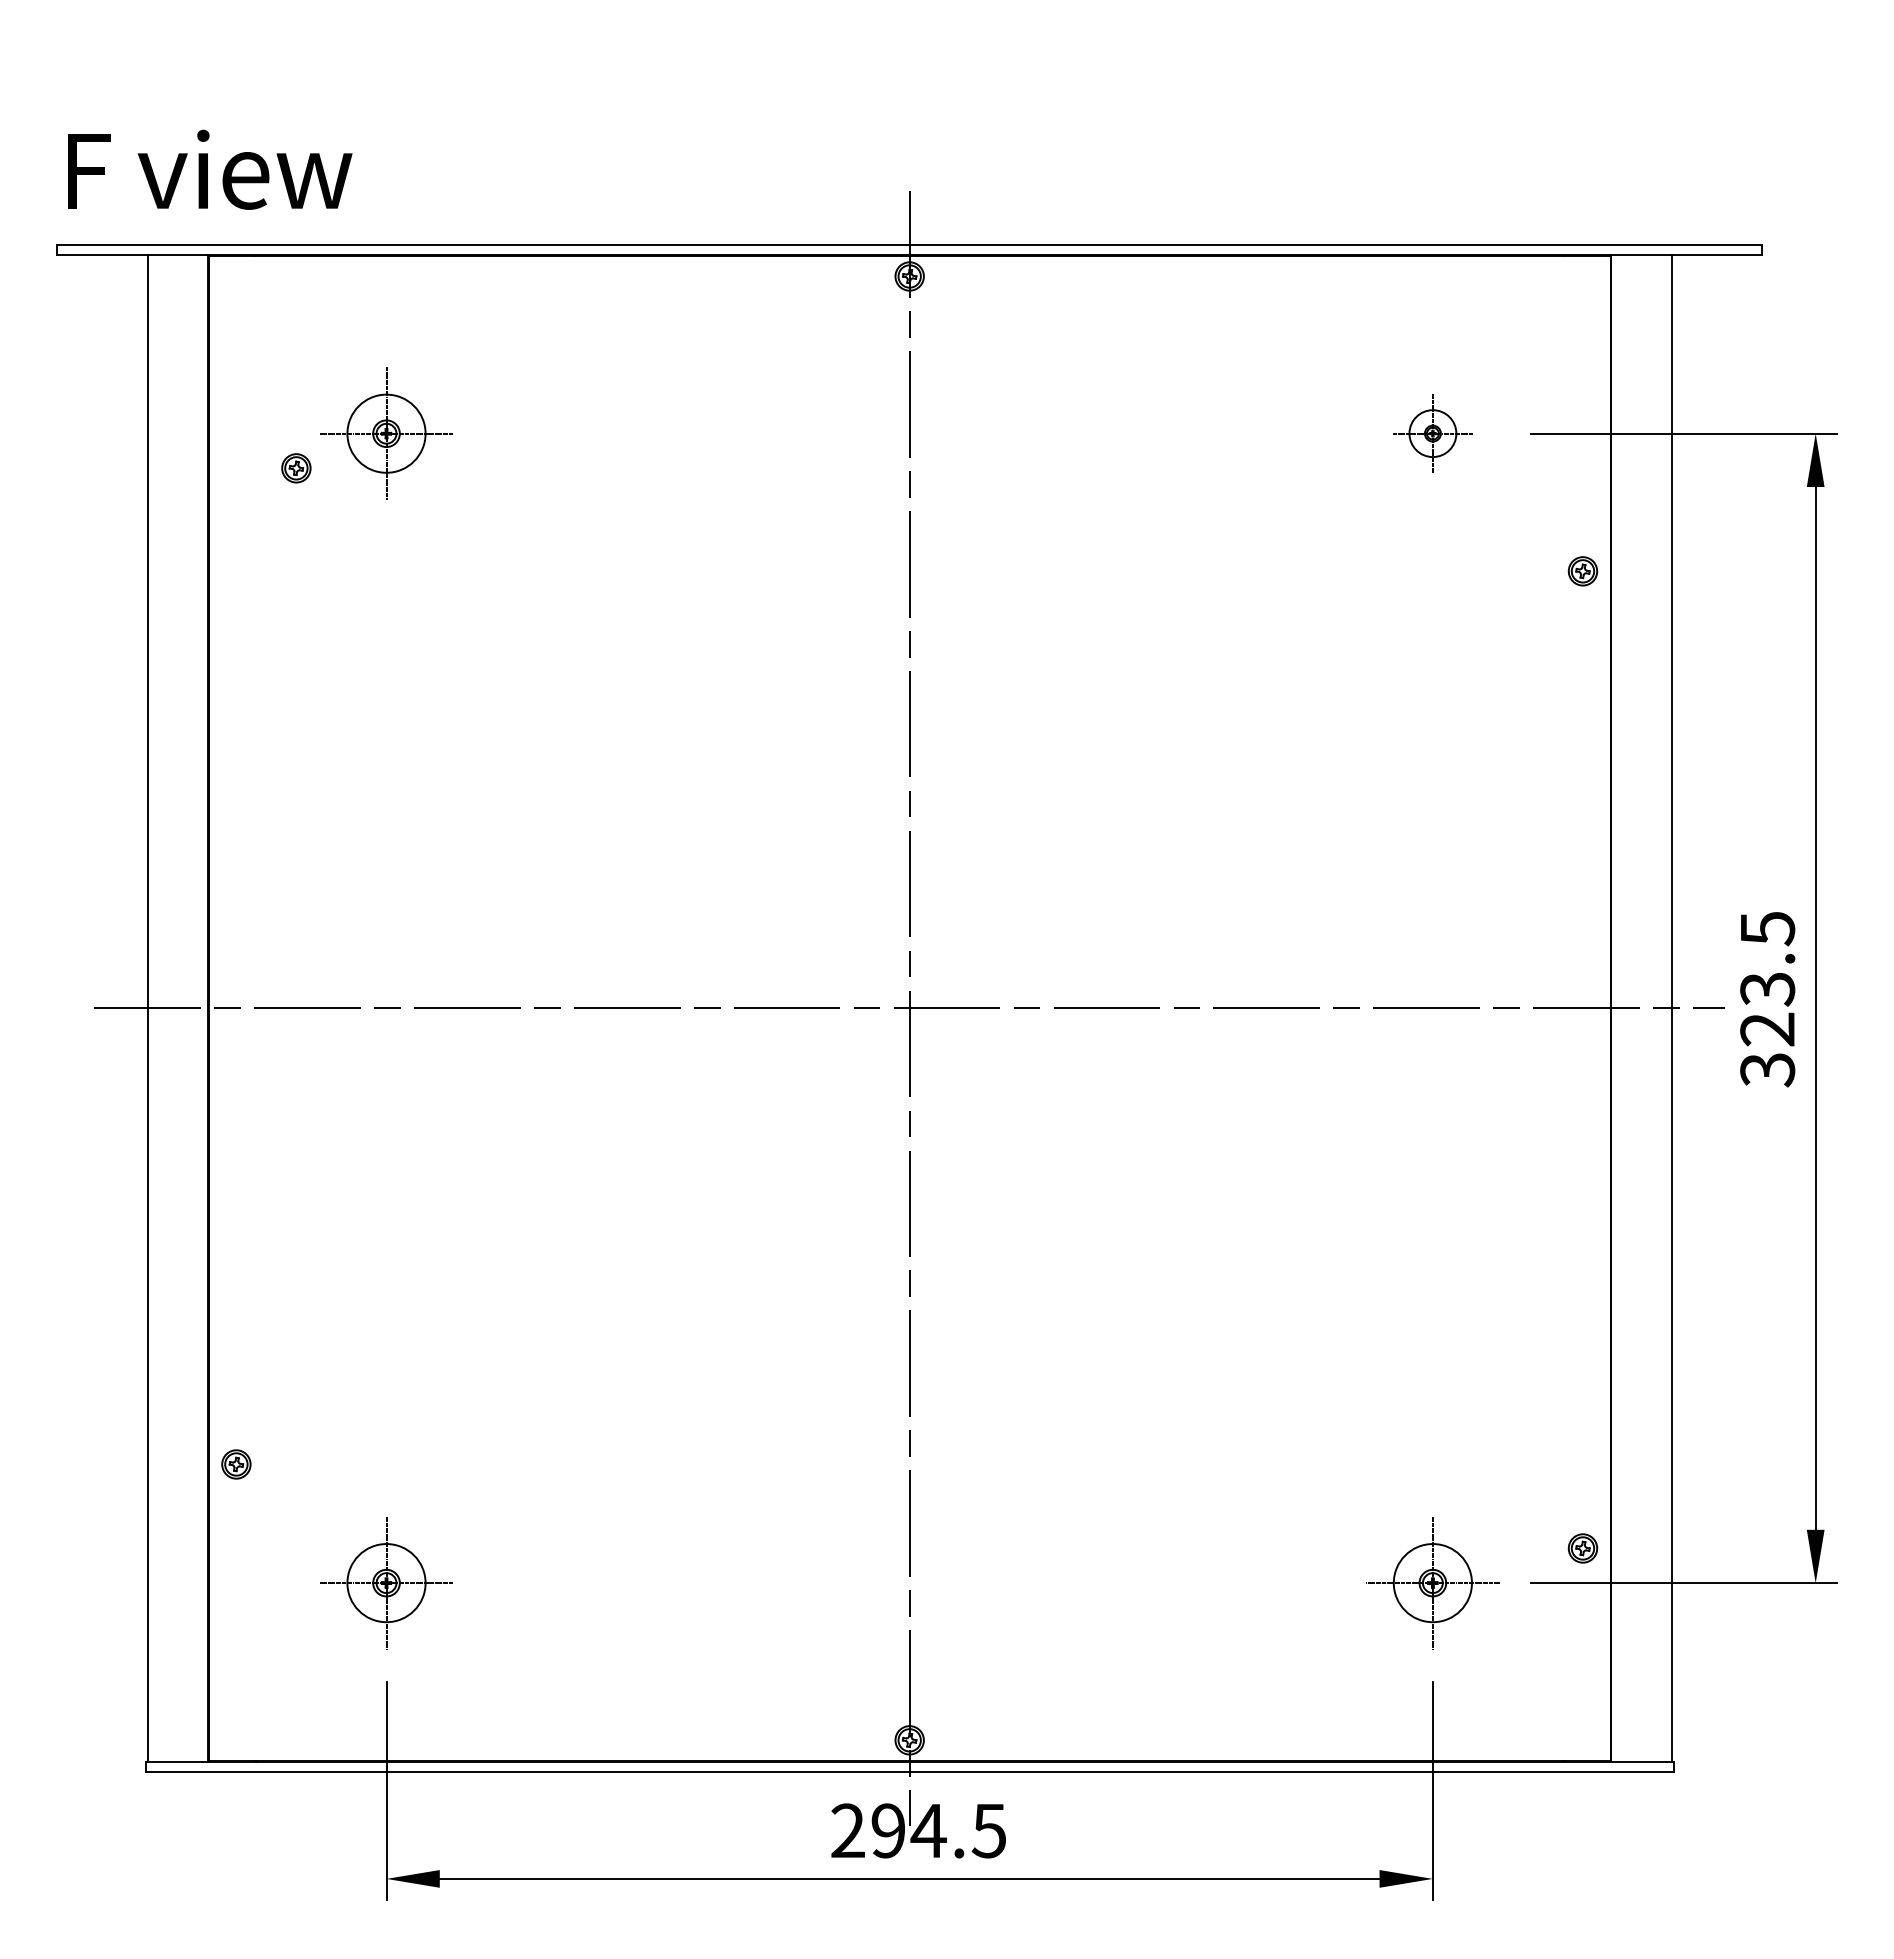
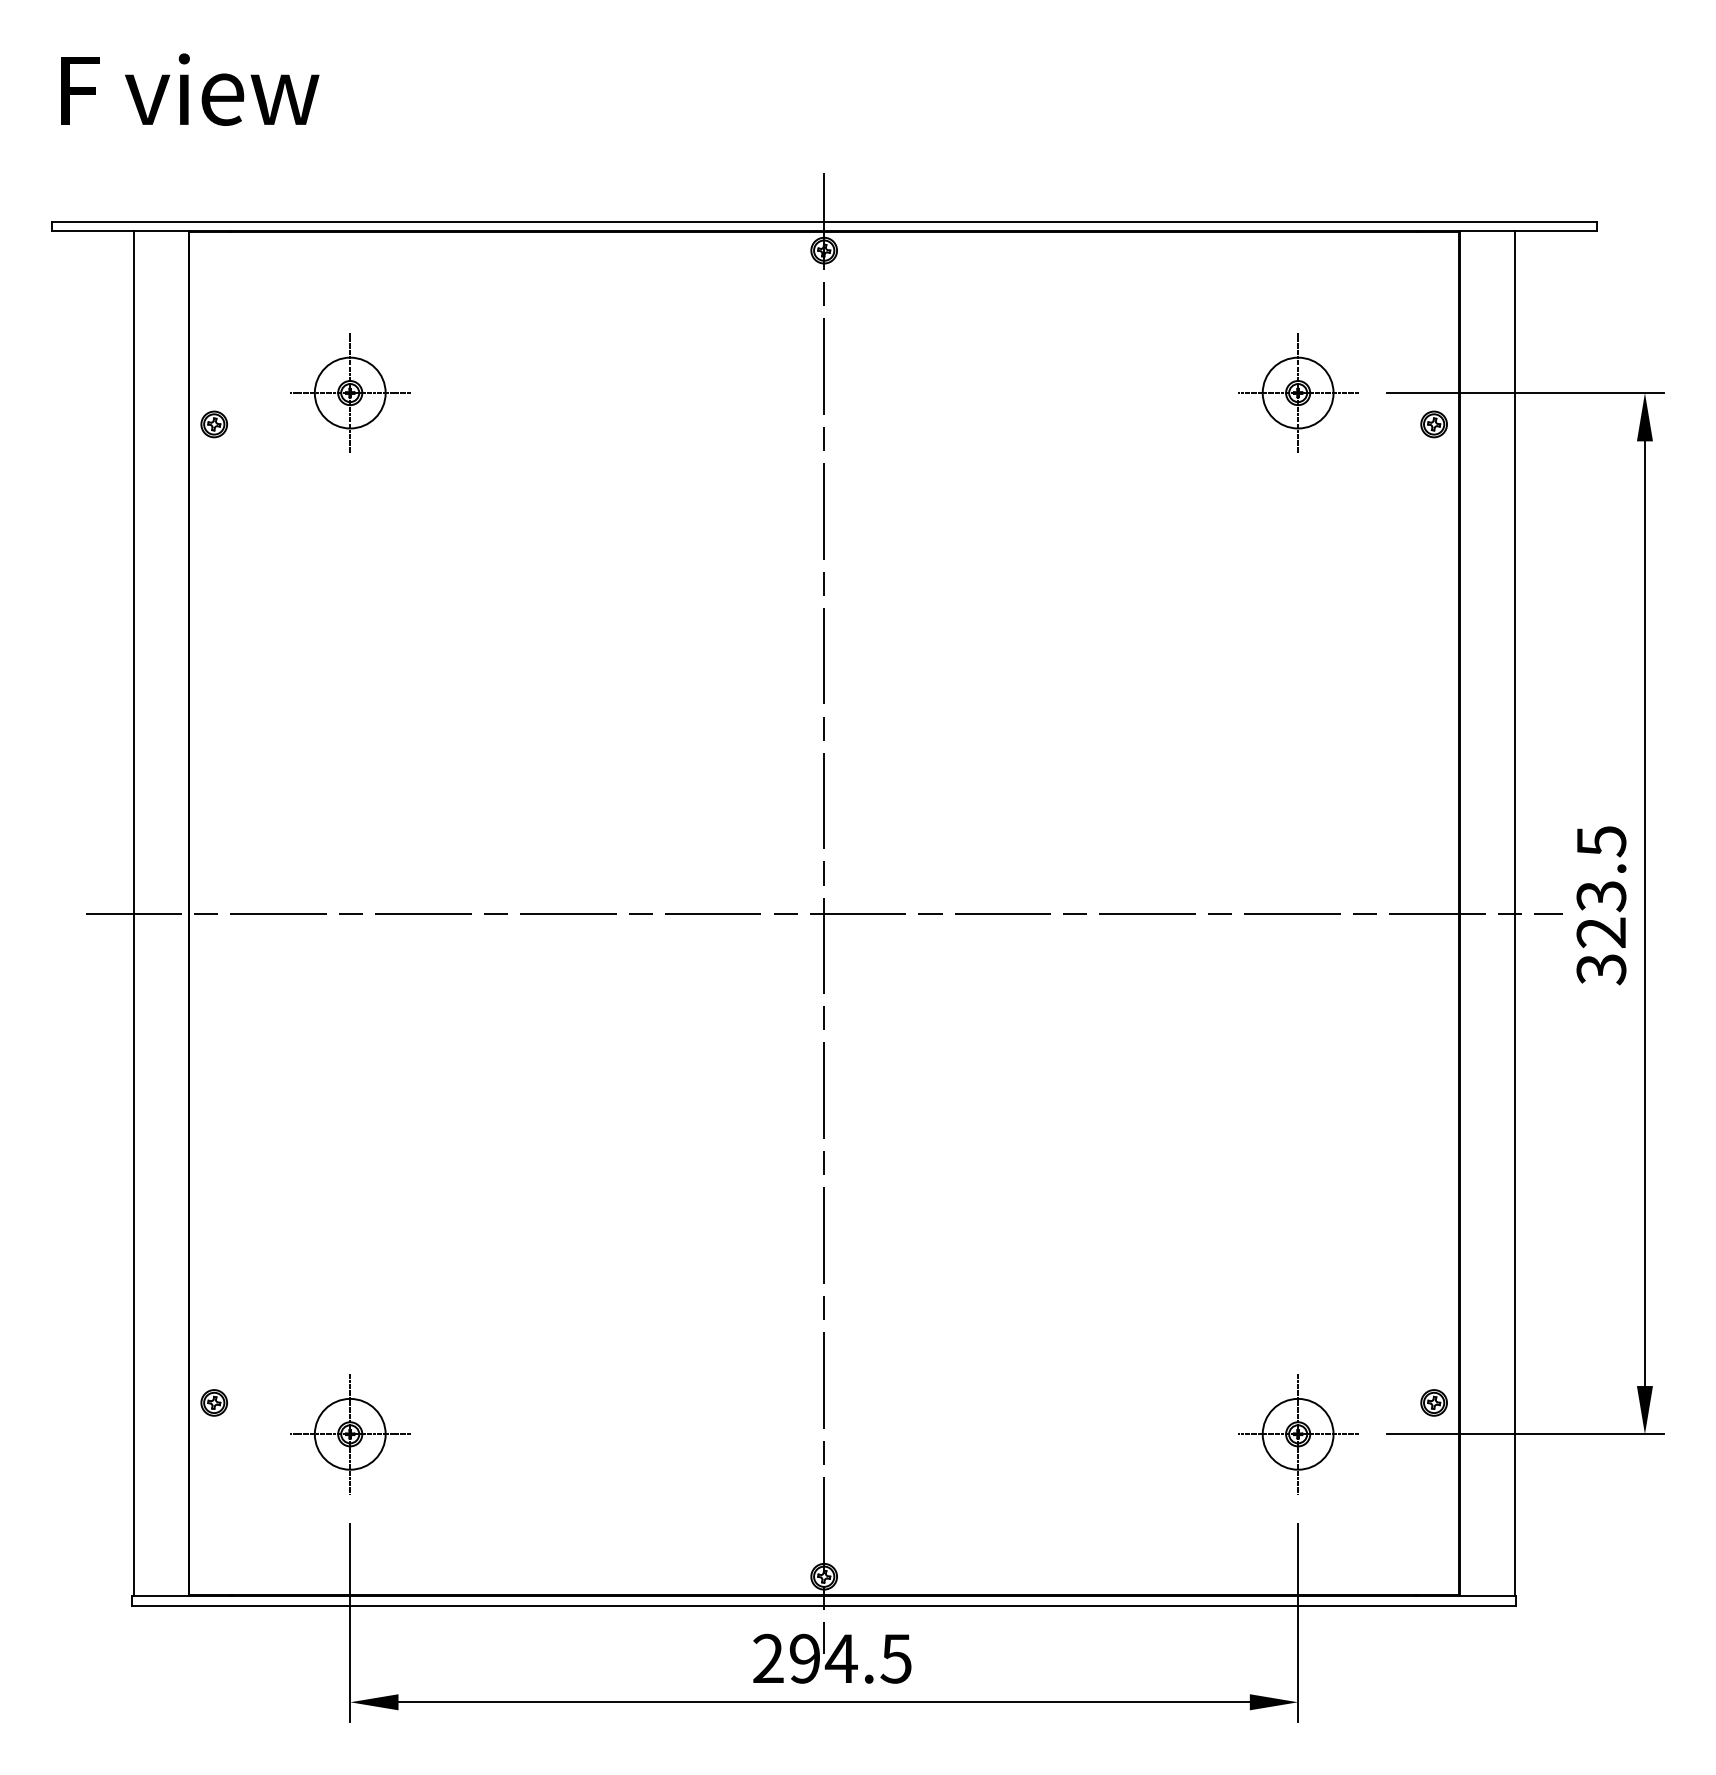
text: (210, 169) -> (190, 89), moved
part: (1432, 433) -> (1297, 392), size x1.67
part: (296, 468) -> (214, 424), moved
part: (1582, 571) -> (1433, 424), moved
part: (236, 1464) -> (214, 1402), moved

